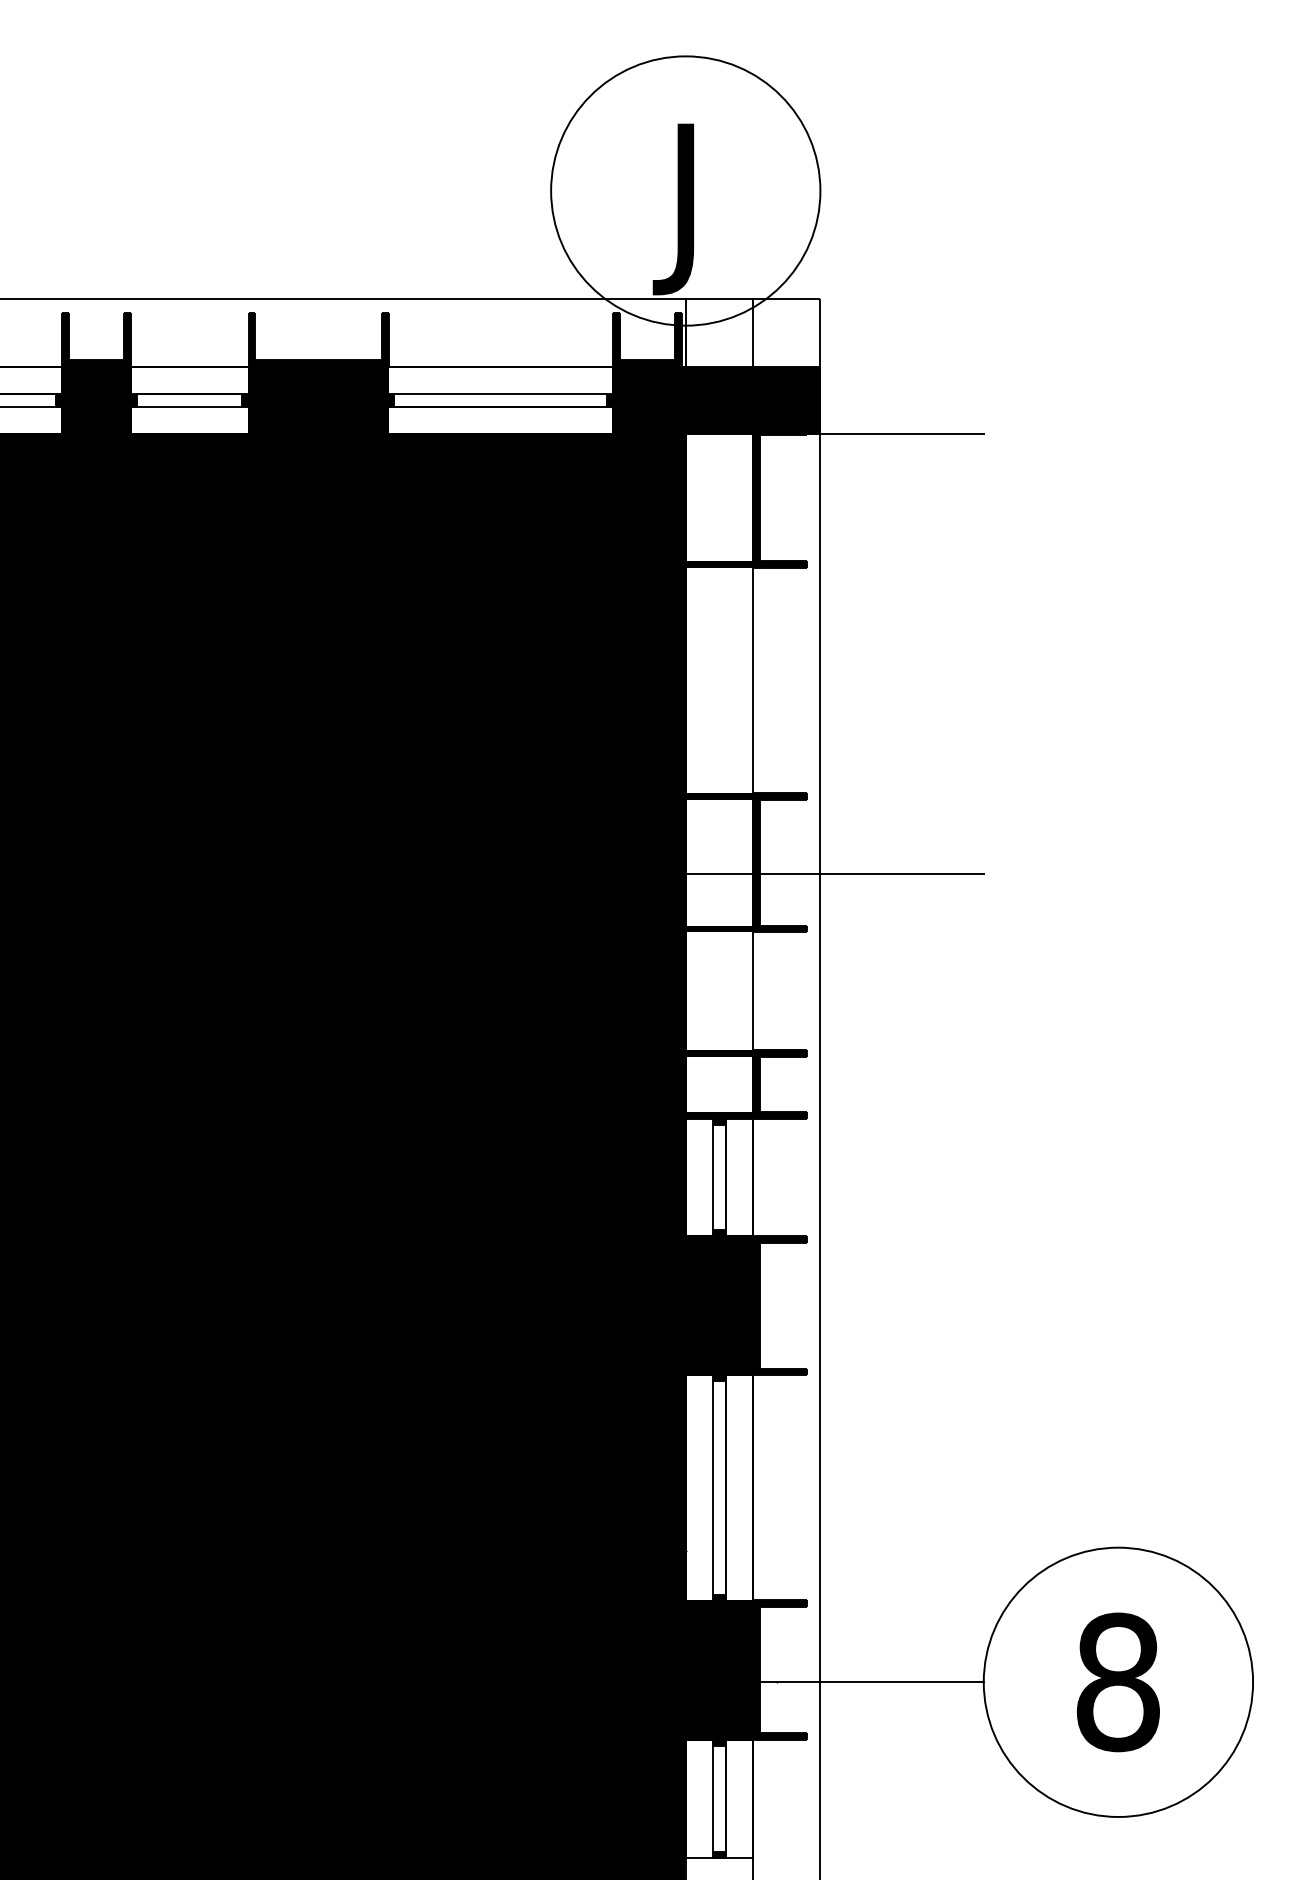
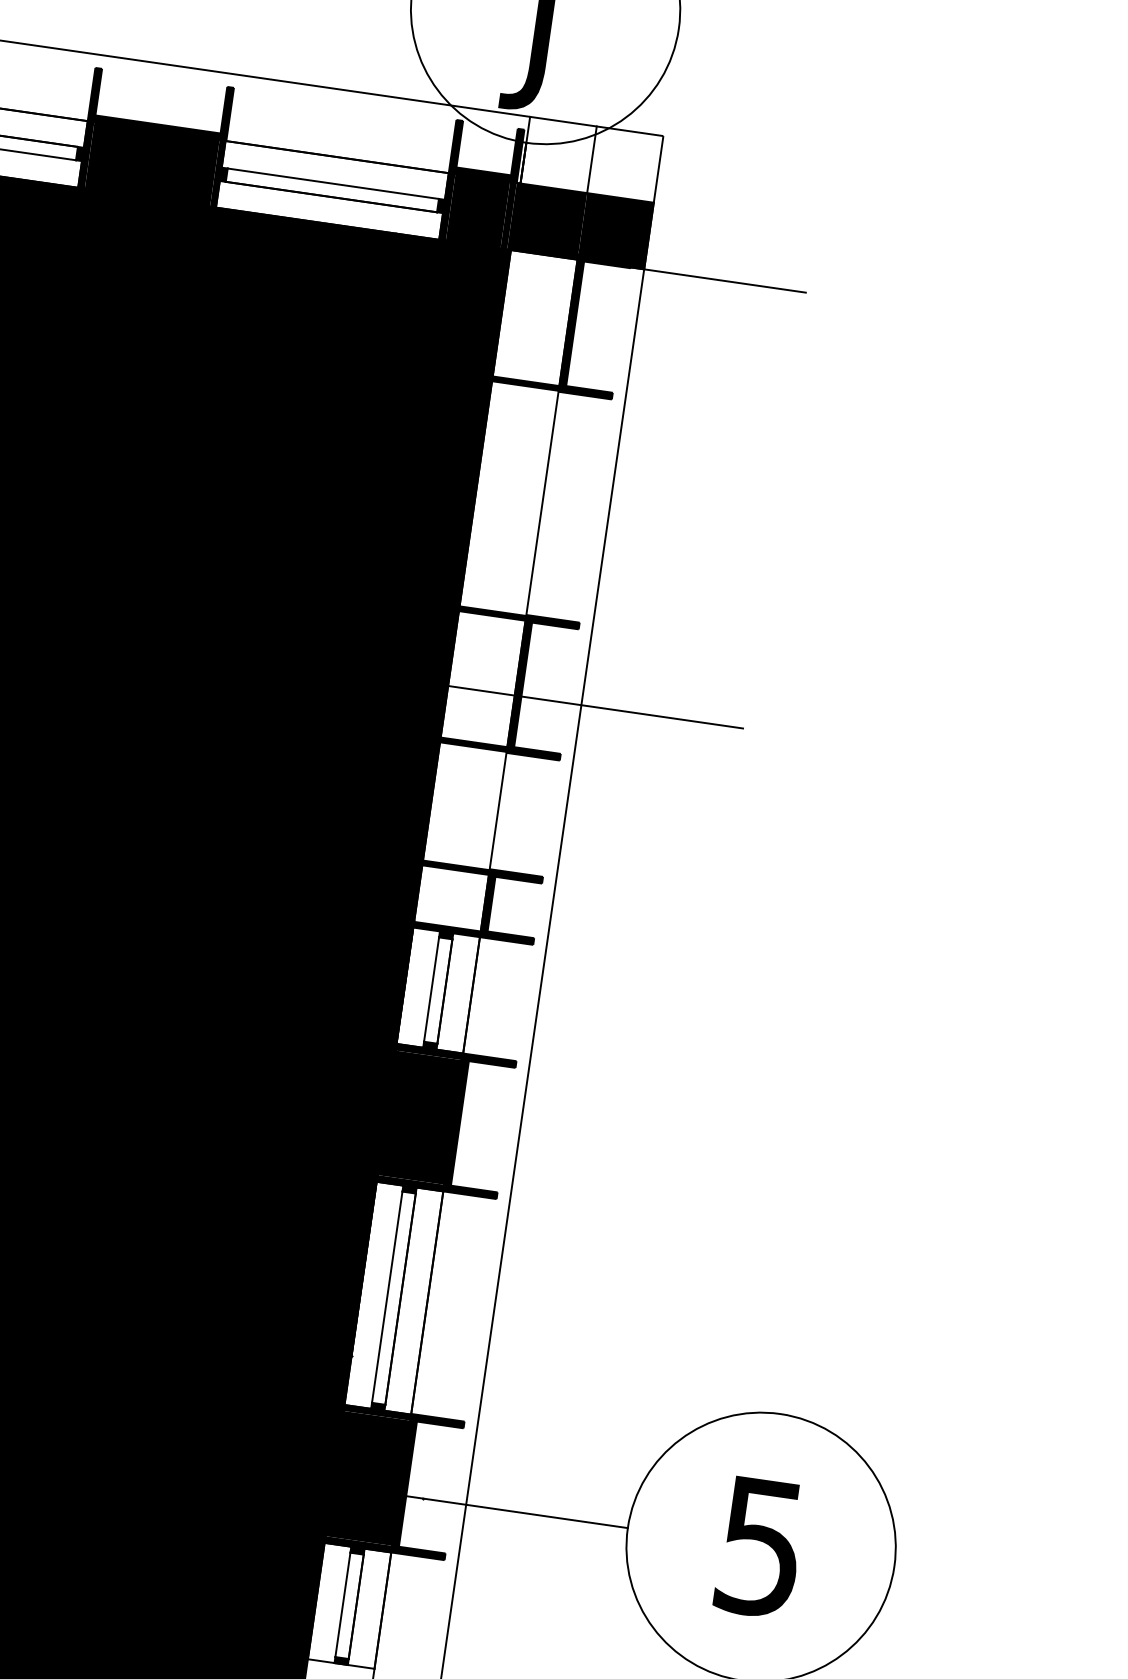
text: (1117, 1682) -> (760, 1547), 8 -> 5

